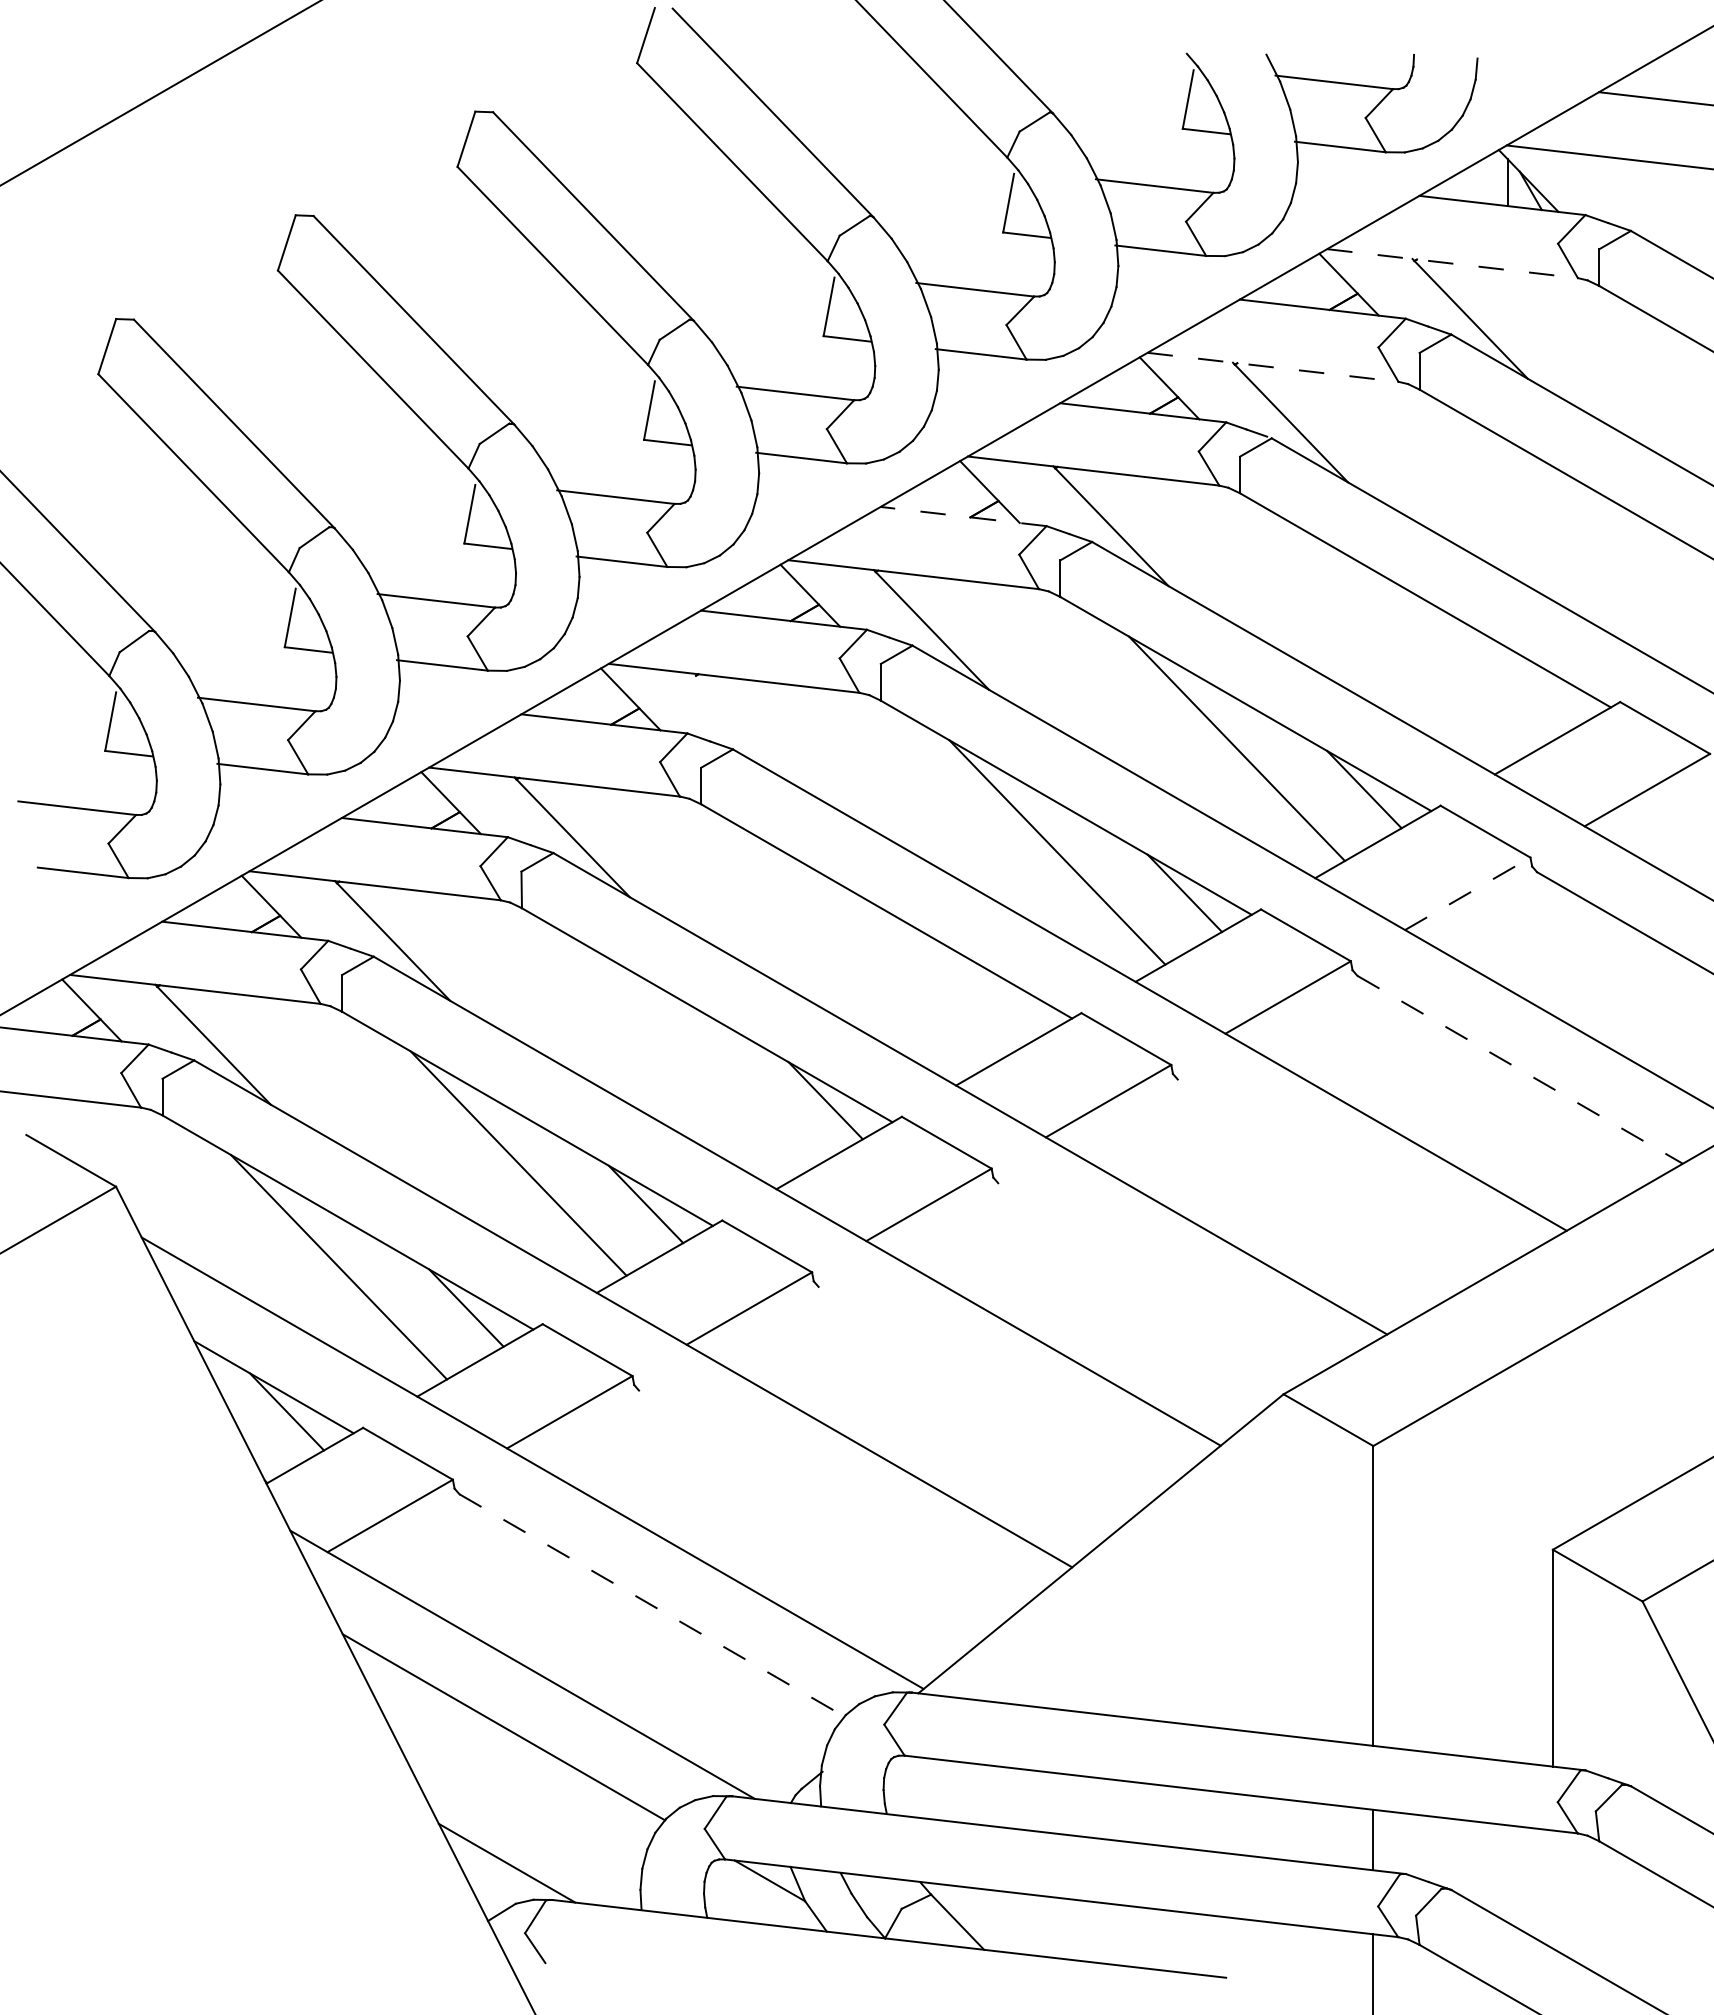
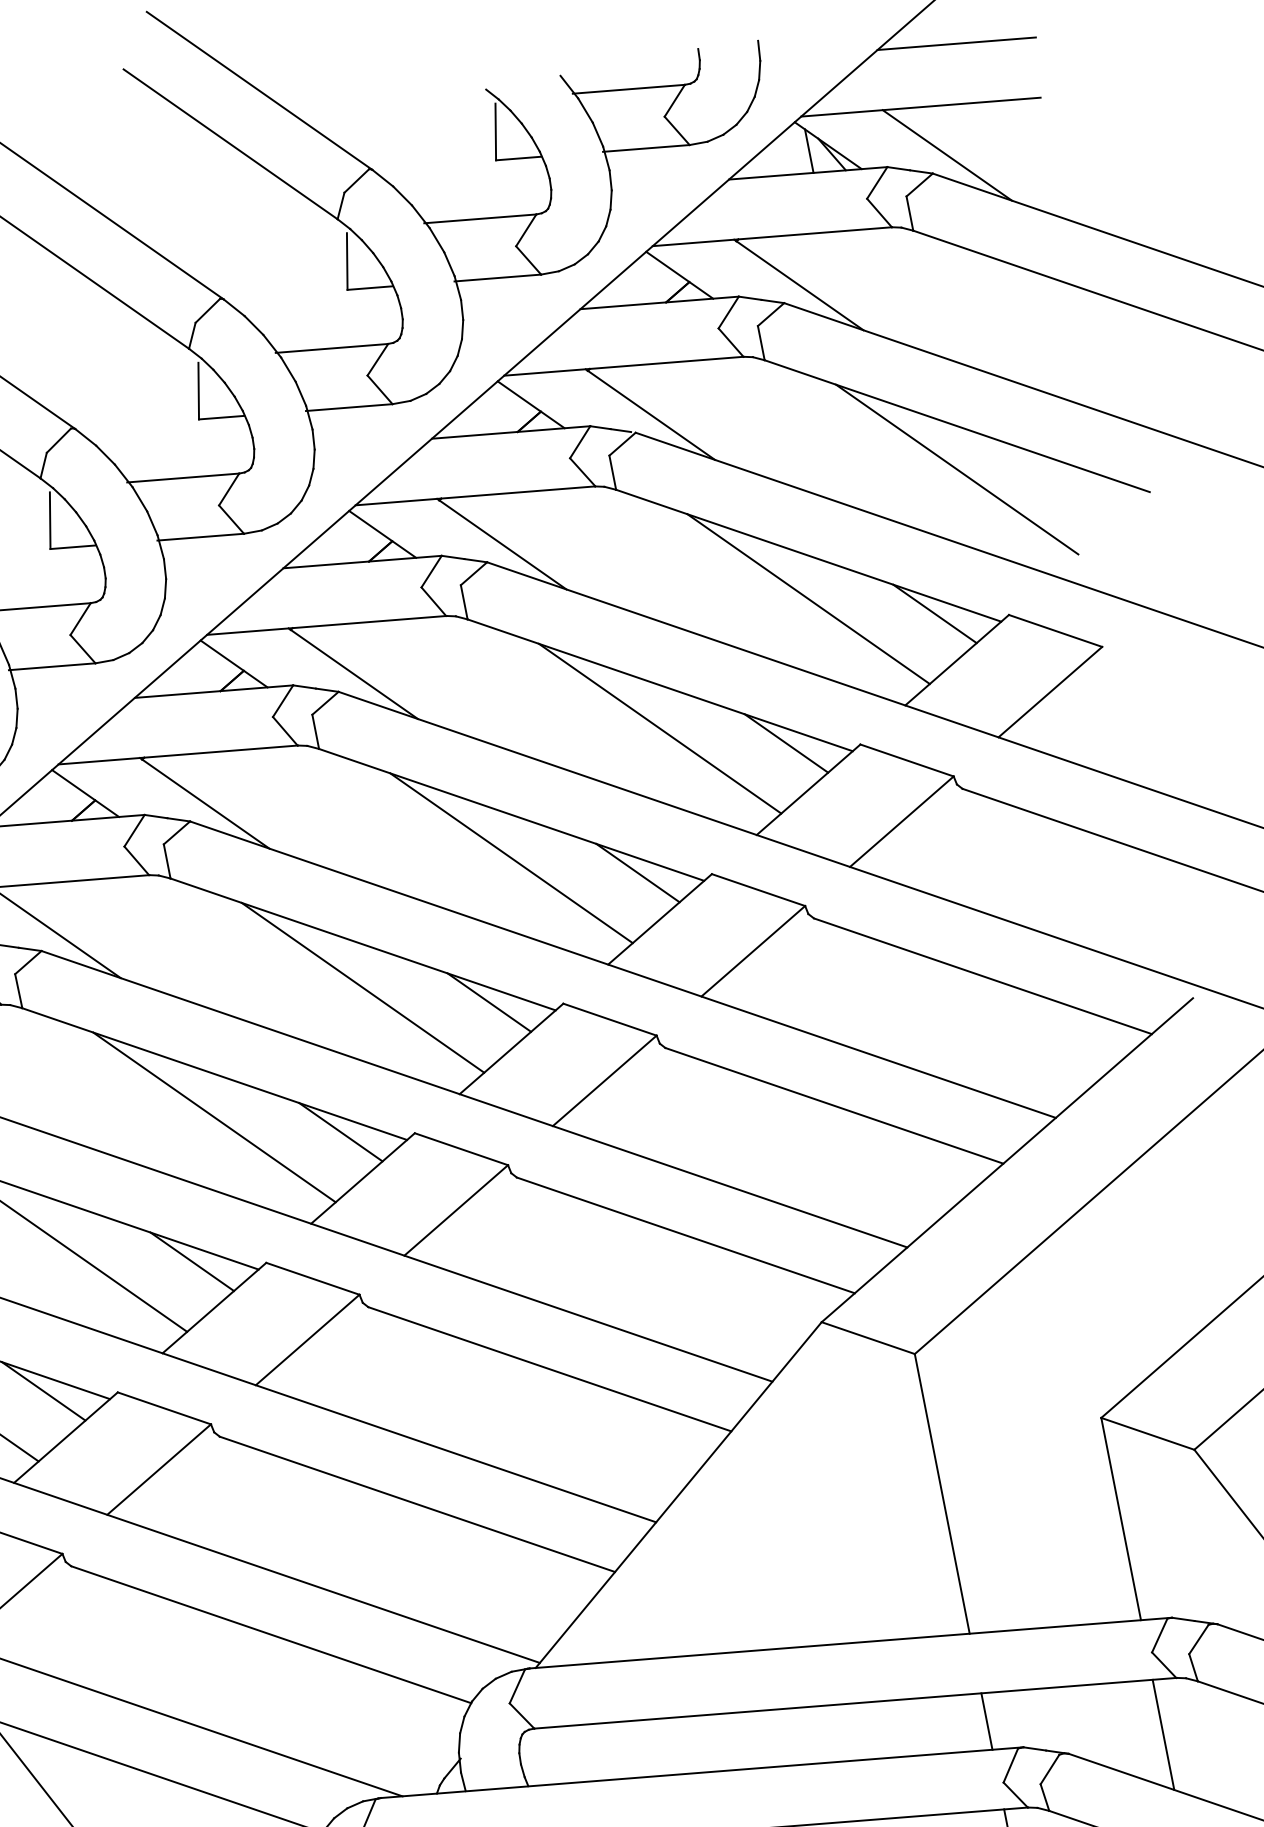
line: (1649, 215) -> (947, 155), added
line: (1453, 263) -> (773, 236), dashed -> solid
line: (1273, 367) -> (624, 366), dashed -> solid
line: (963, 516) -> (362, 562), dashed -> solid
line: (1596, 541) -> (957, 469), added
line: (1416, 644) -> (808, 598), added
line: (1543, 685) -> (934, 613), added
line: (751, 733) -> (204, 803), added
line: (1468, 893) -> (902, 821), dashed -> solid
line: (877, 955) -> (362, 987), added
line: (1005, 996) -> (489, 1002), added
line: (698, 1059) -> (214, 1117), added
line: (1520, 1069) -> (983, 975), dashed -> solid
line: (1340, 1173) -> (834, 1105), added
line: (1160, 1277) -> (685, 1235), added
line: (993, 1387) -> (549, 1368), added
line: (829, 1500) -> (417, 1504), added
line: (652, 1605) -> (271, 1634), dashed -> solid
line: (1552, 1889) -> (1163, 1734), added

